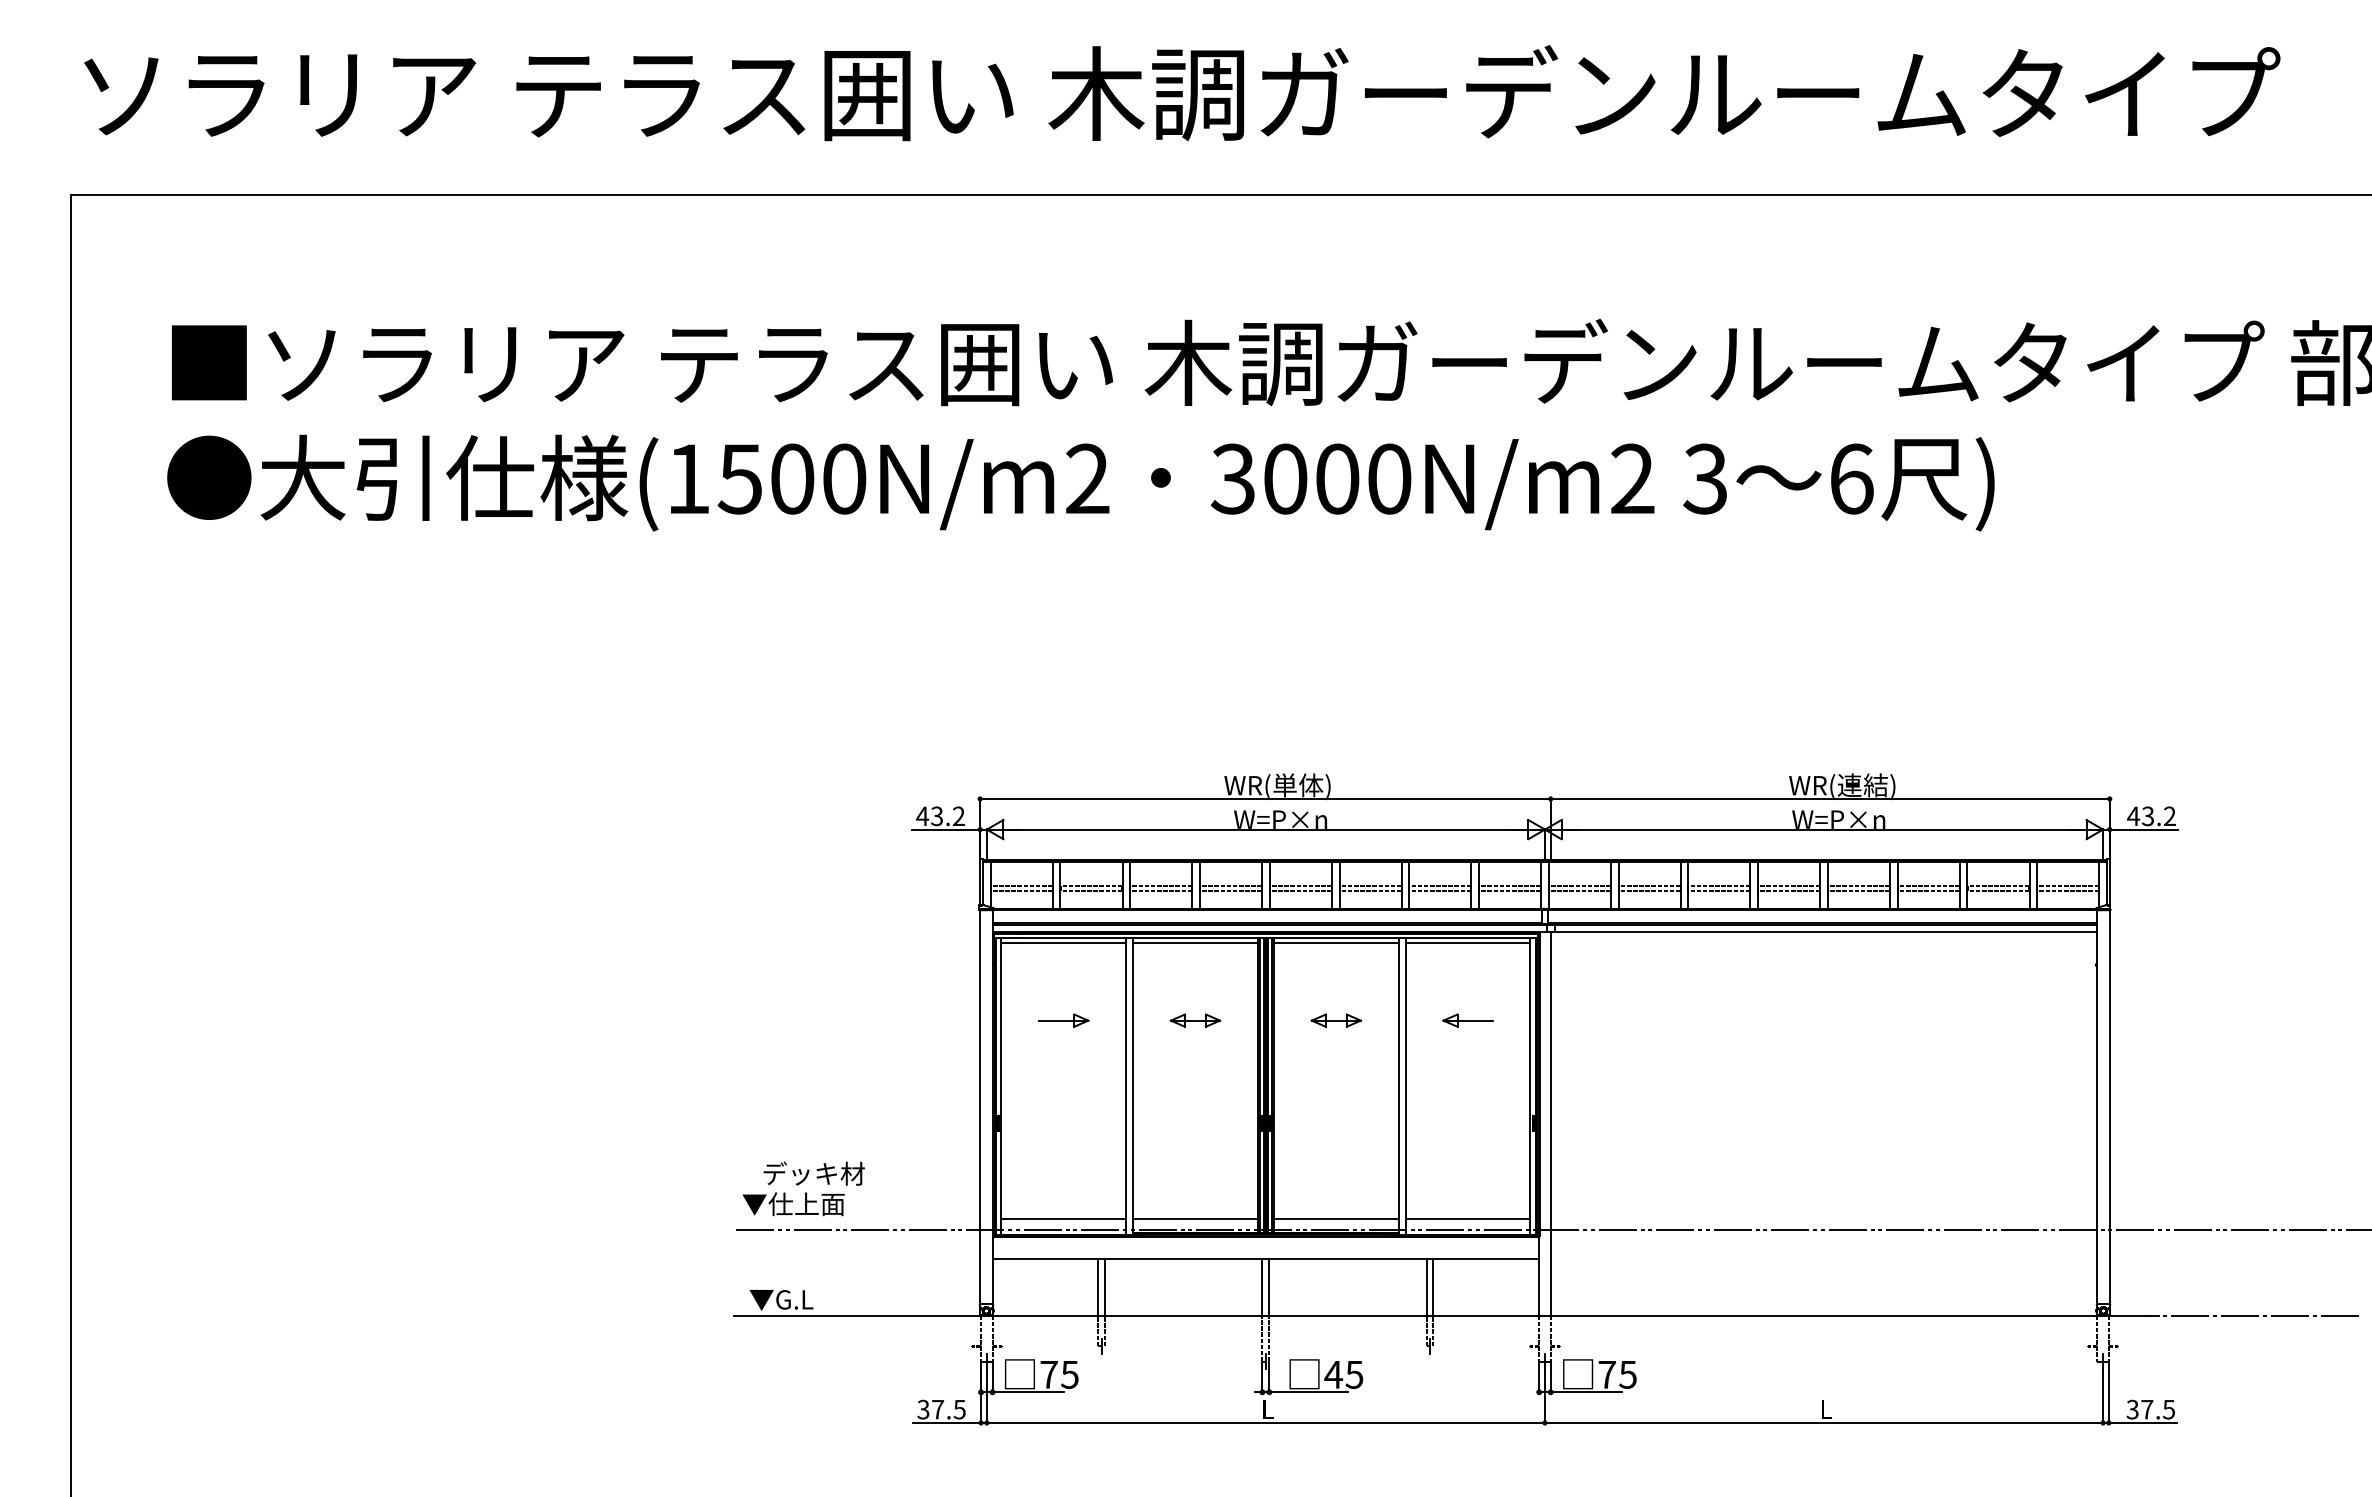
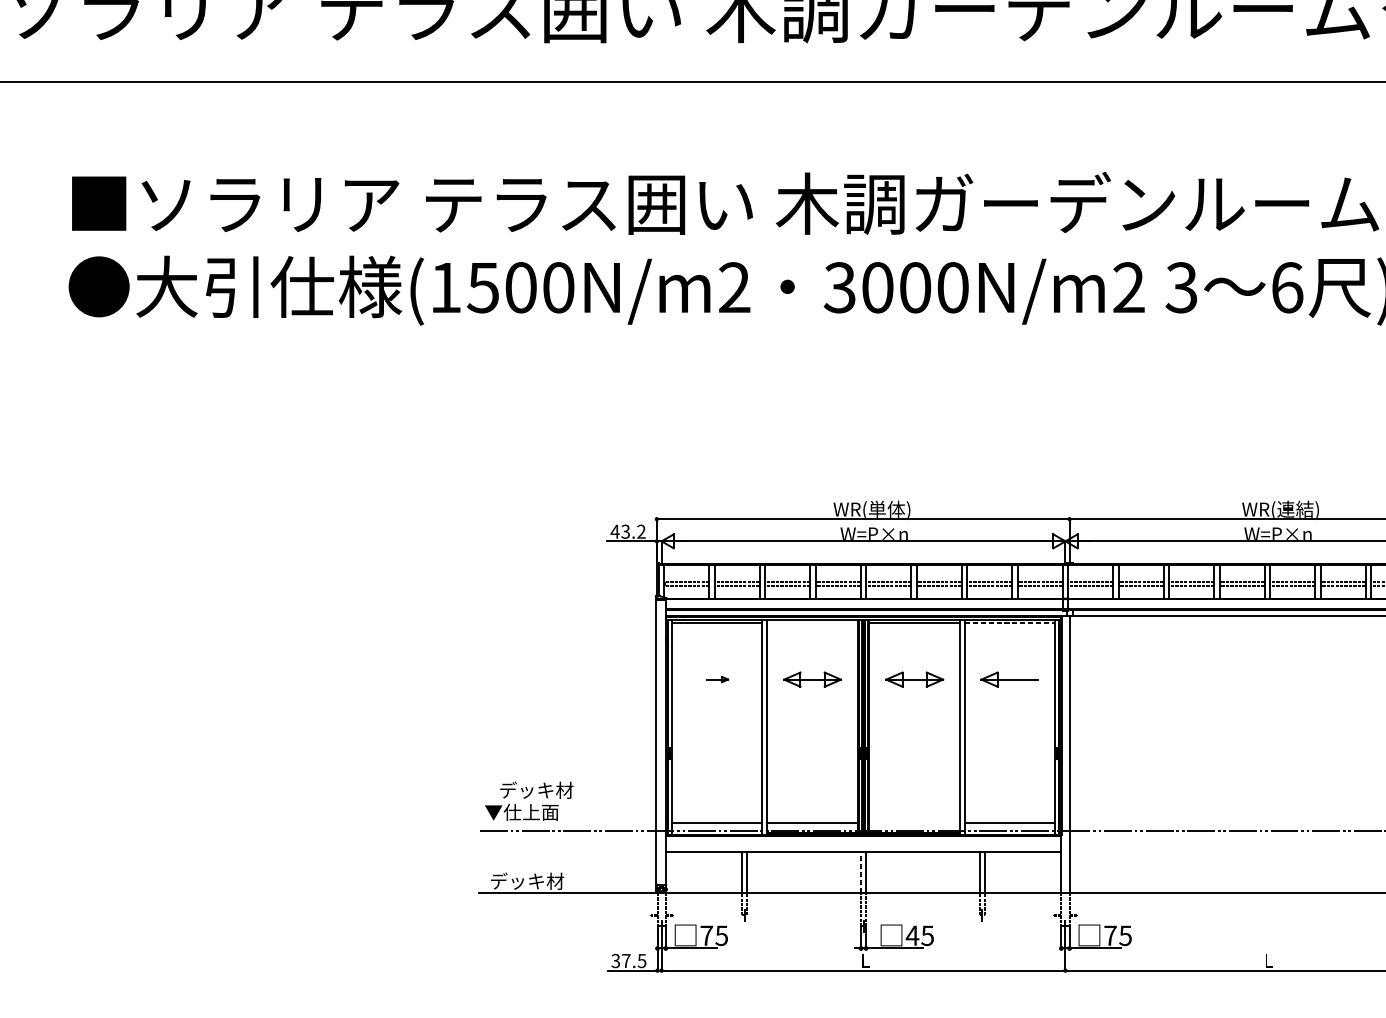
line: (1195, 943) -> (812, 623), removed
line: (1468, 943) -> (1010, 623), solid -> dashed
part: (1063, 1020) -> (717, 679), size x0.6
part: (1195, 1020) -> (812, 679), size x1.6
part: (1335, 1020) -> (913, 679), size x1.6
part: (1467, 1020) -> (1009, 679), size x1.6
line: (1335, 1218) -> (913, 822), removed
line: (1262, 1286) -> (861, 871), solid -> dashed
text: (800, 1299) -> (526, 881), ▼G.L -> デッキ材

